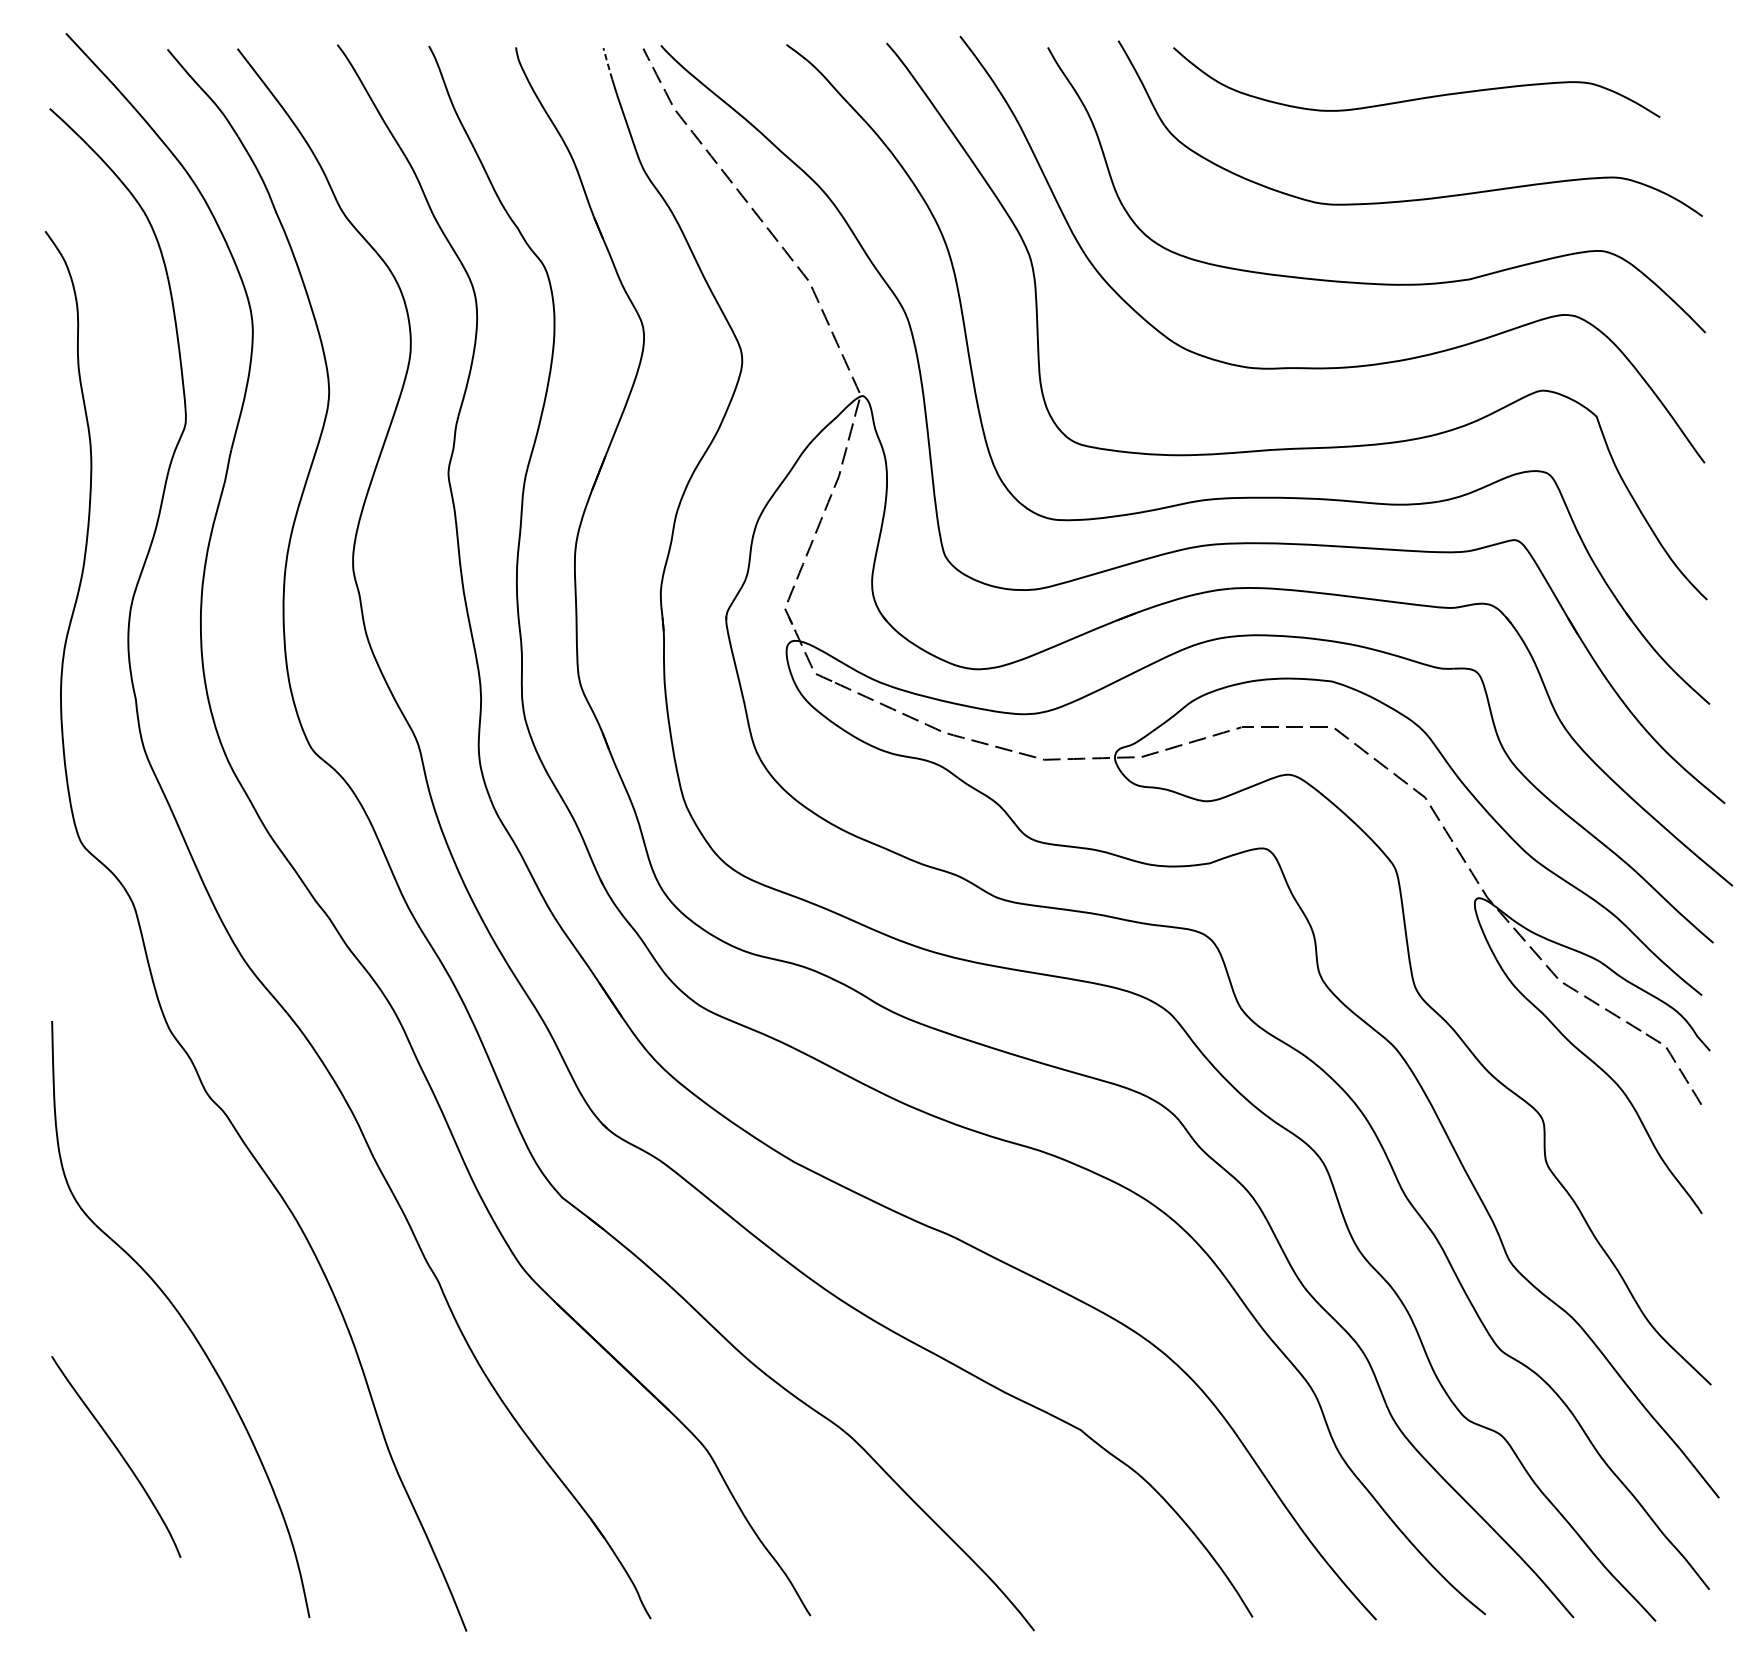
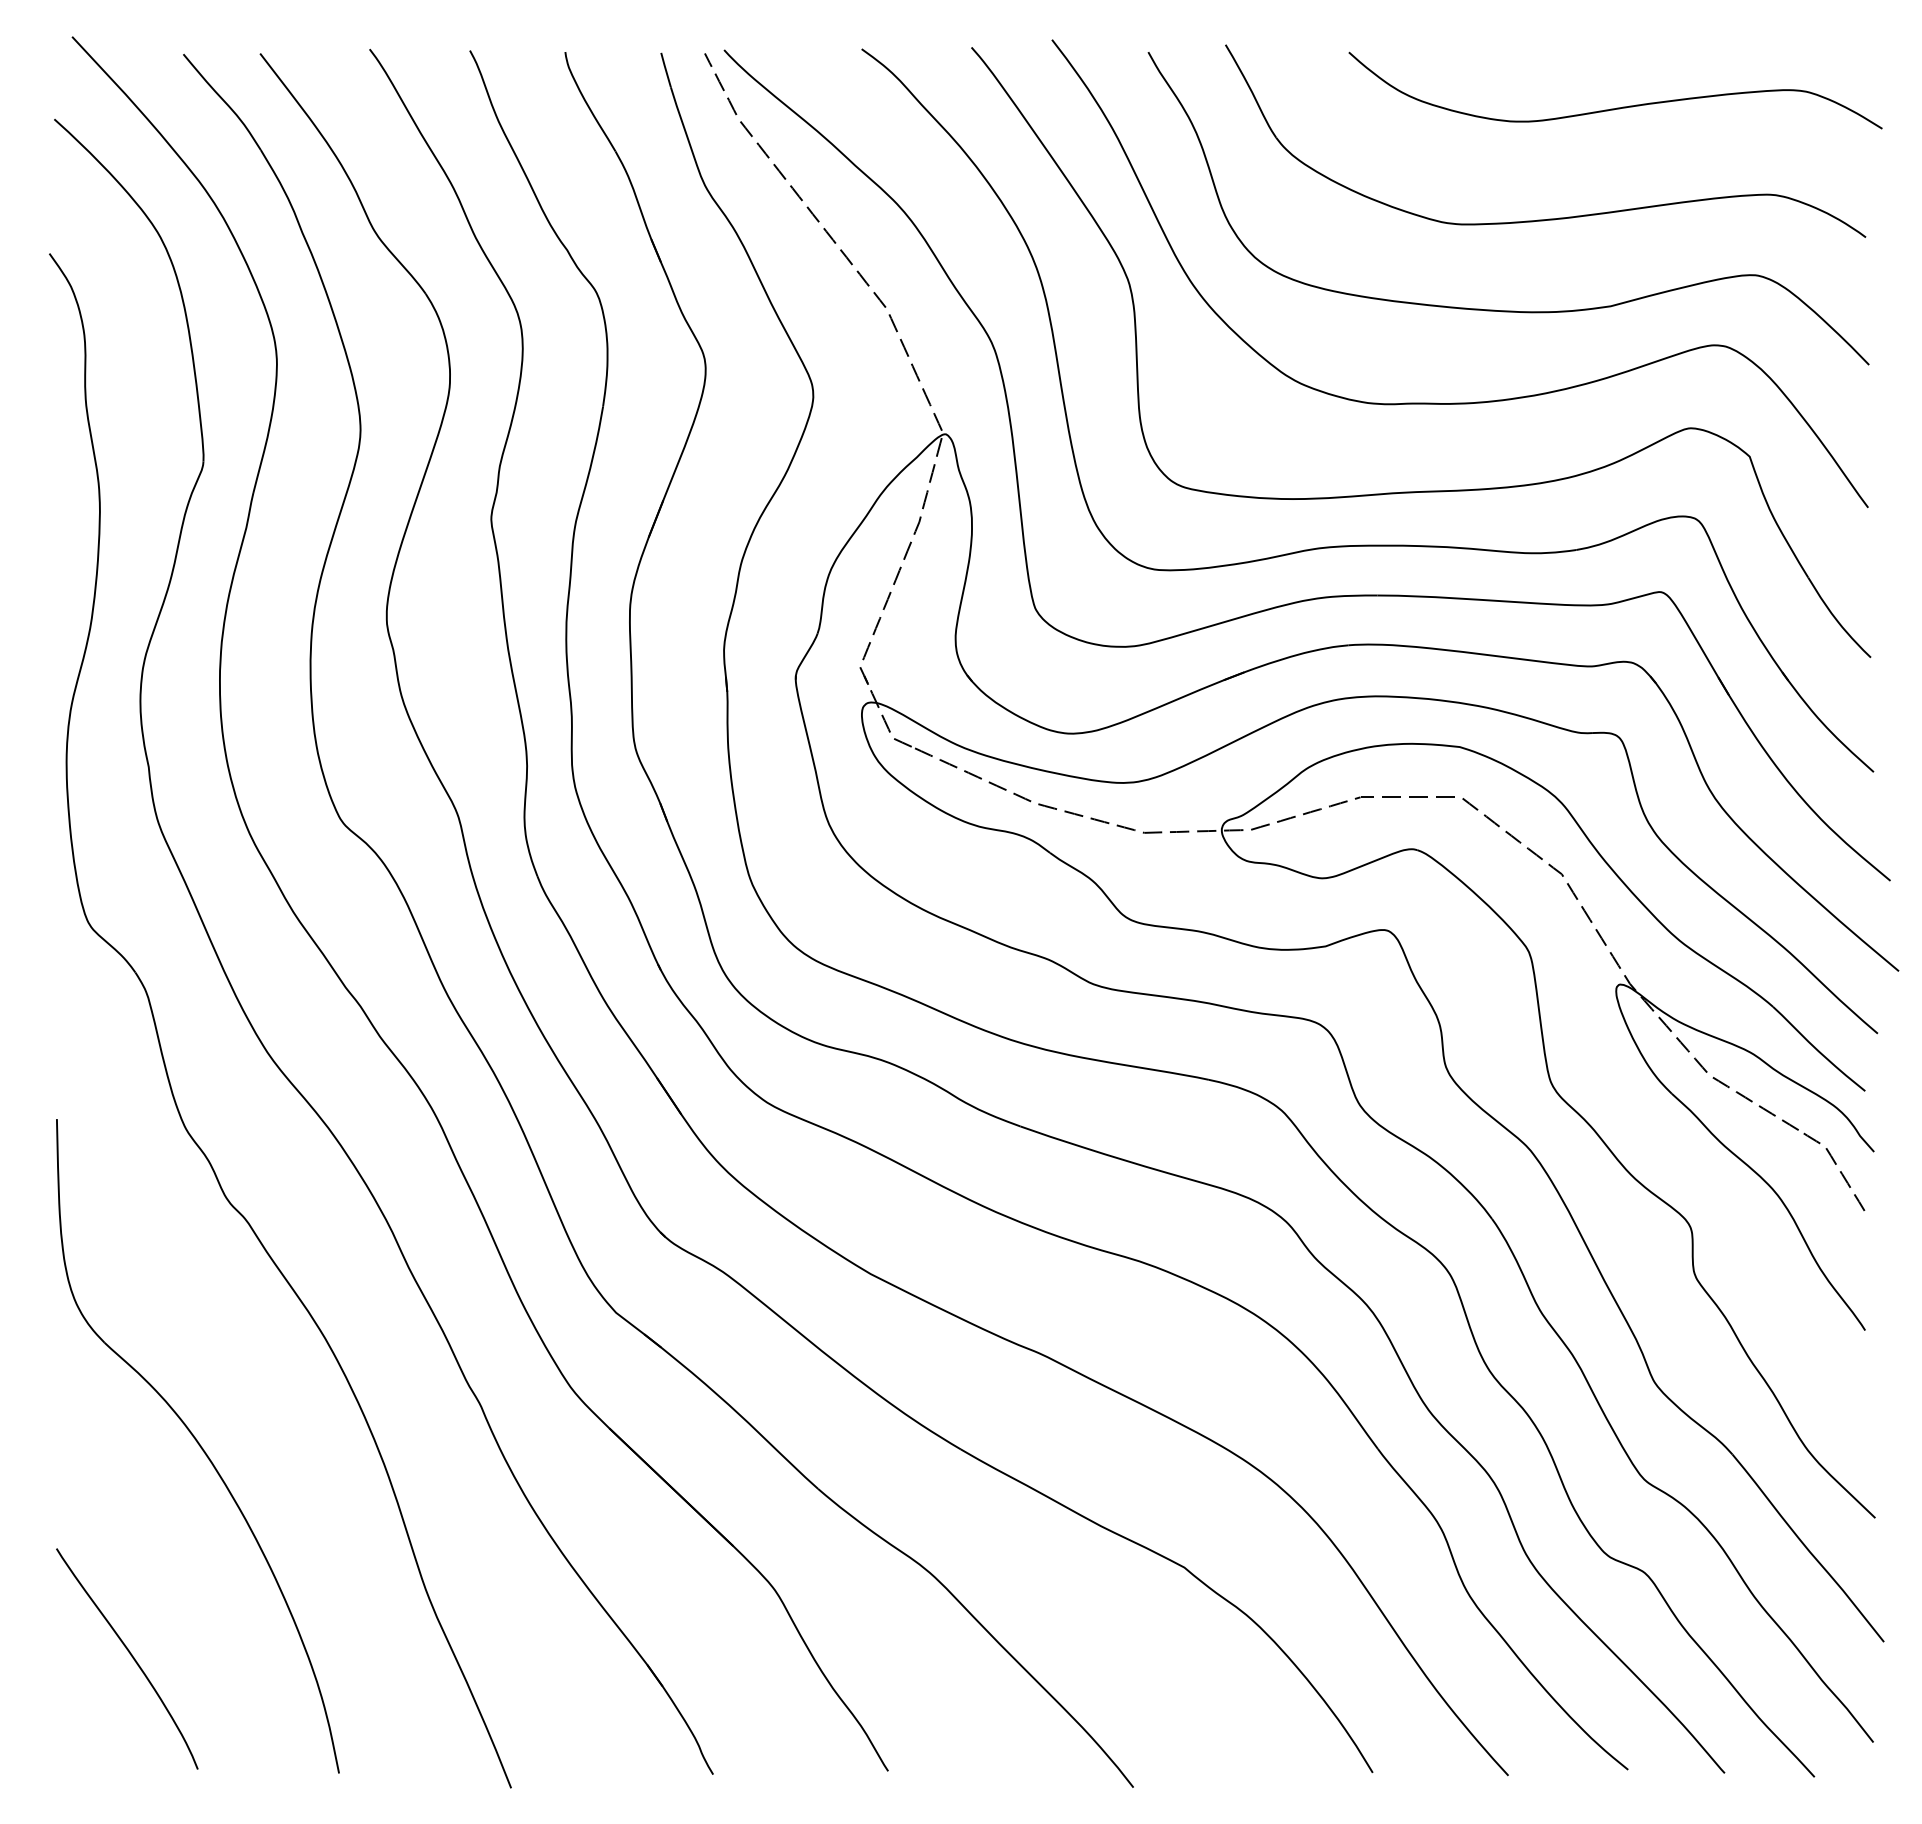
line: (607, 63) -> (665, 69), dashed -> solid
curve: (1417, 97) -> (1616, 107), moved
curve: (119, 1453) -> (130, 1655), moved

